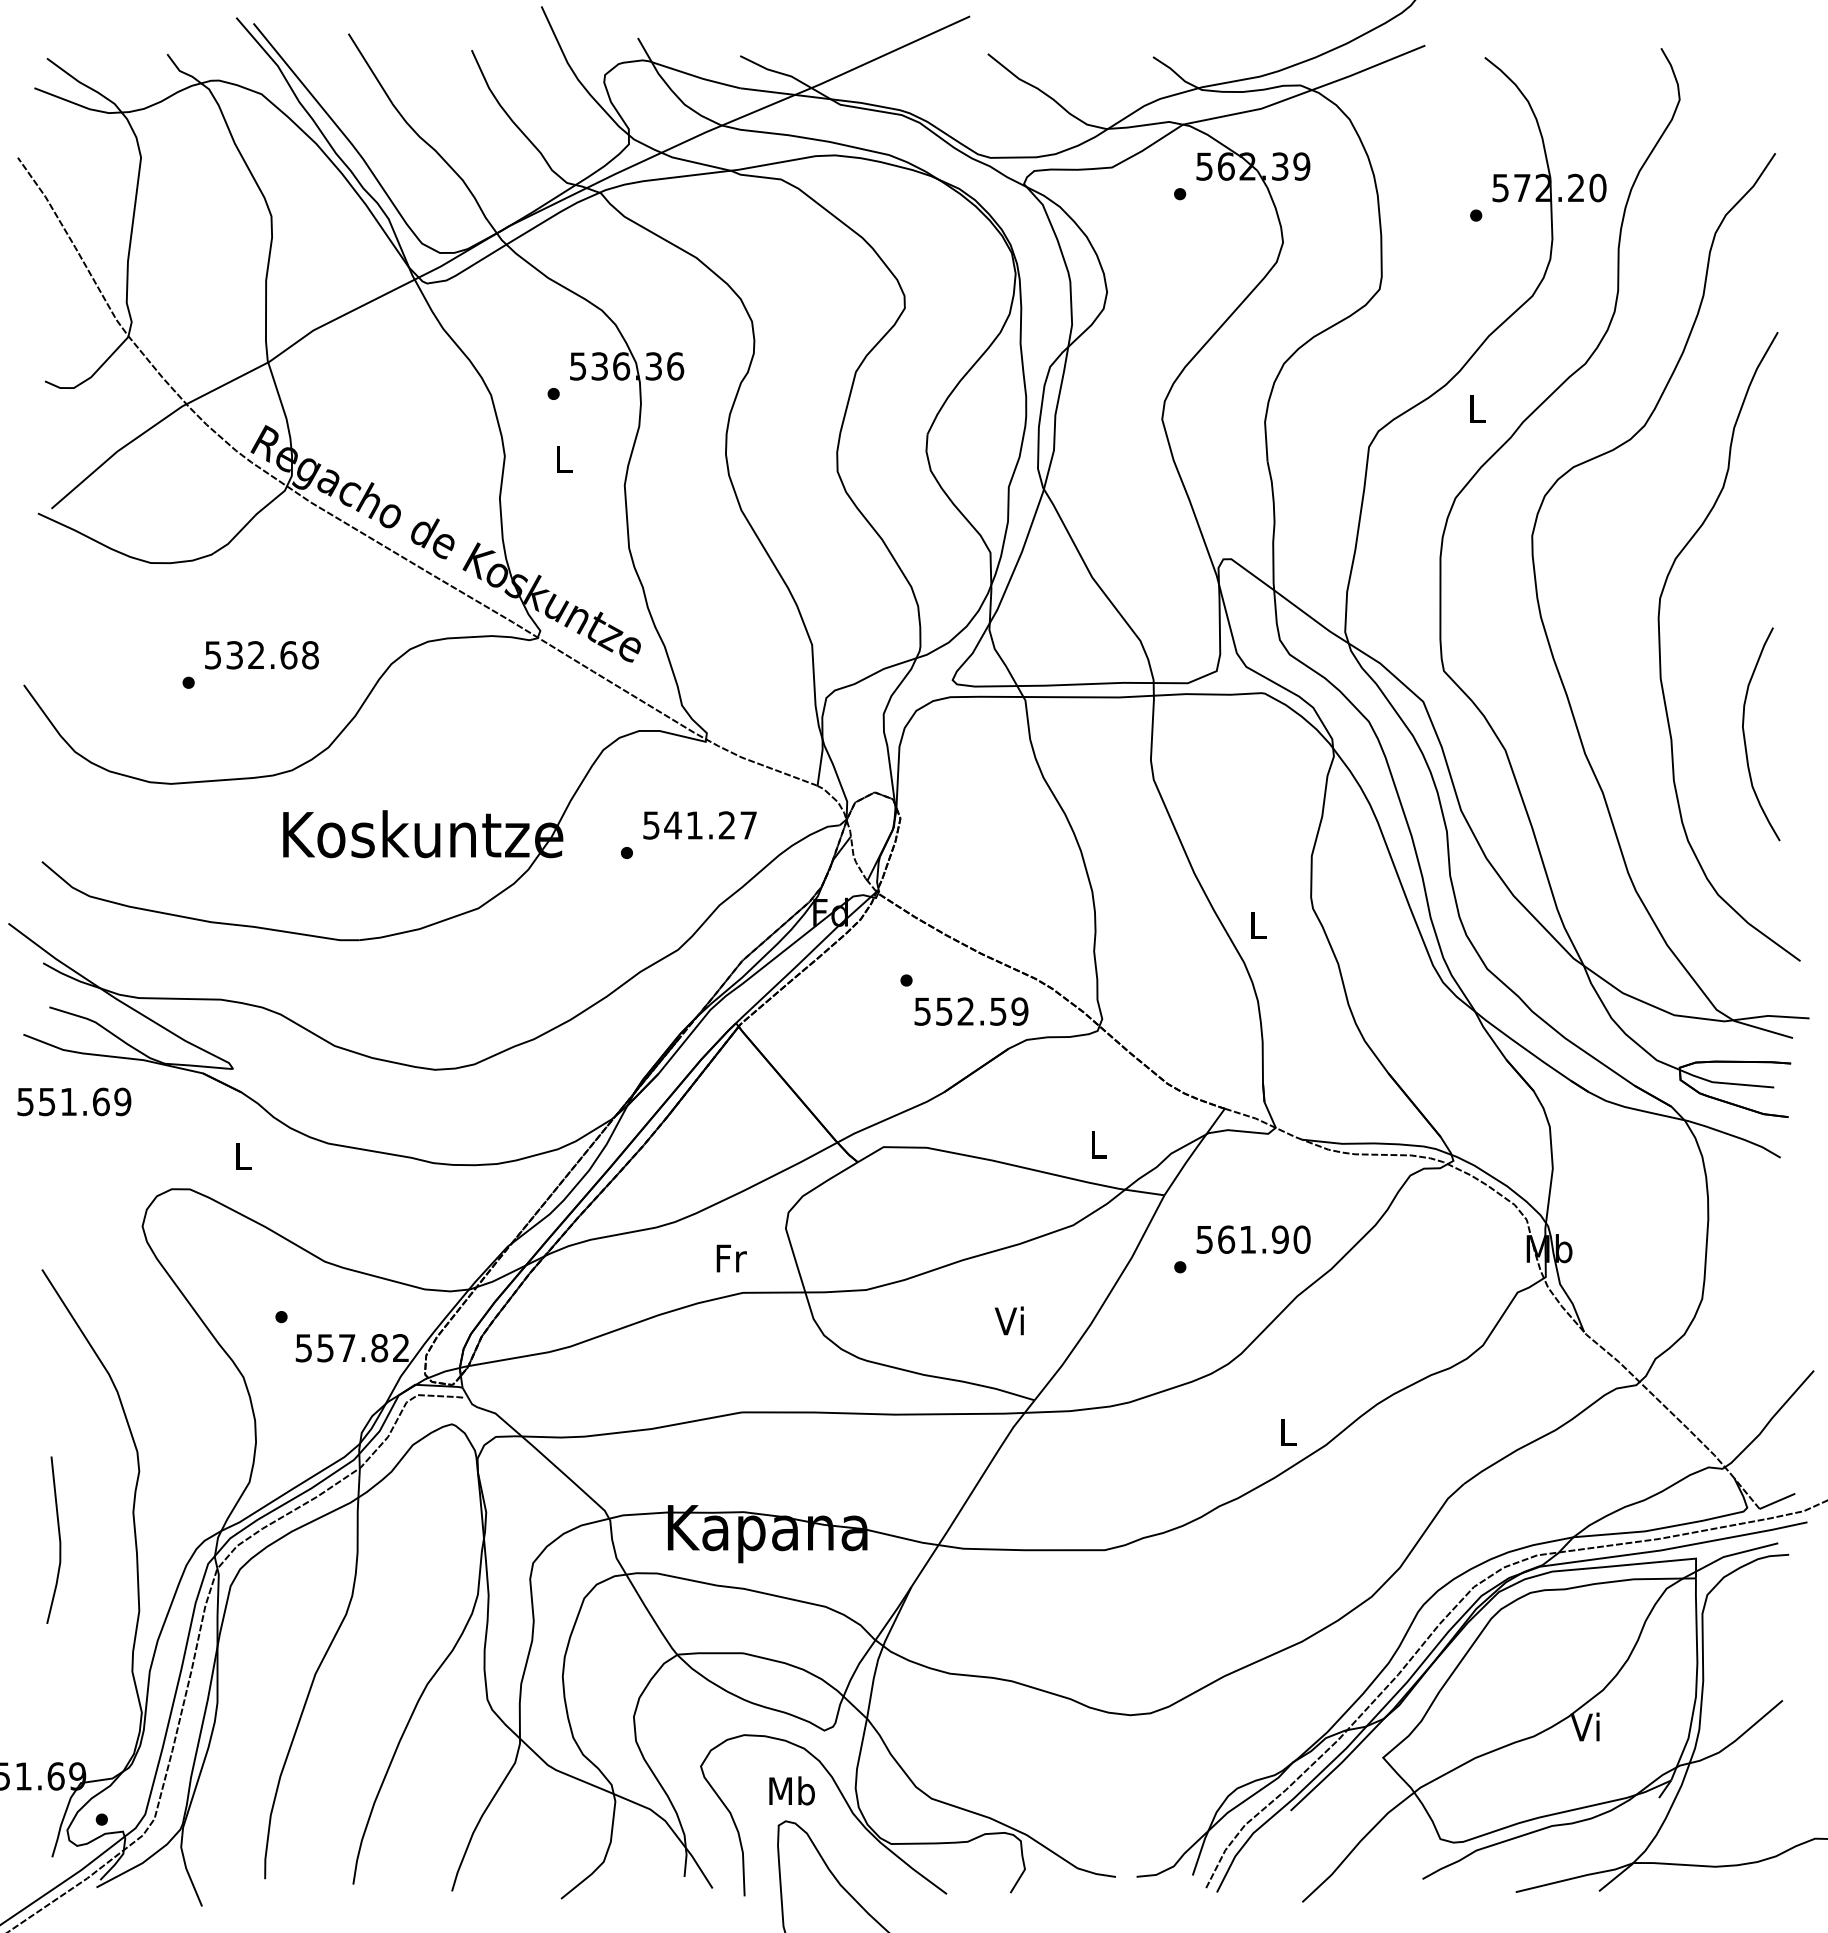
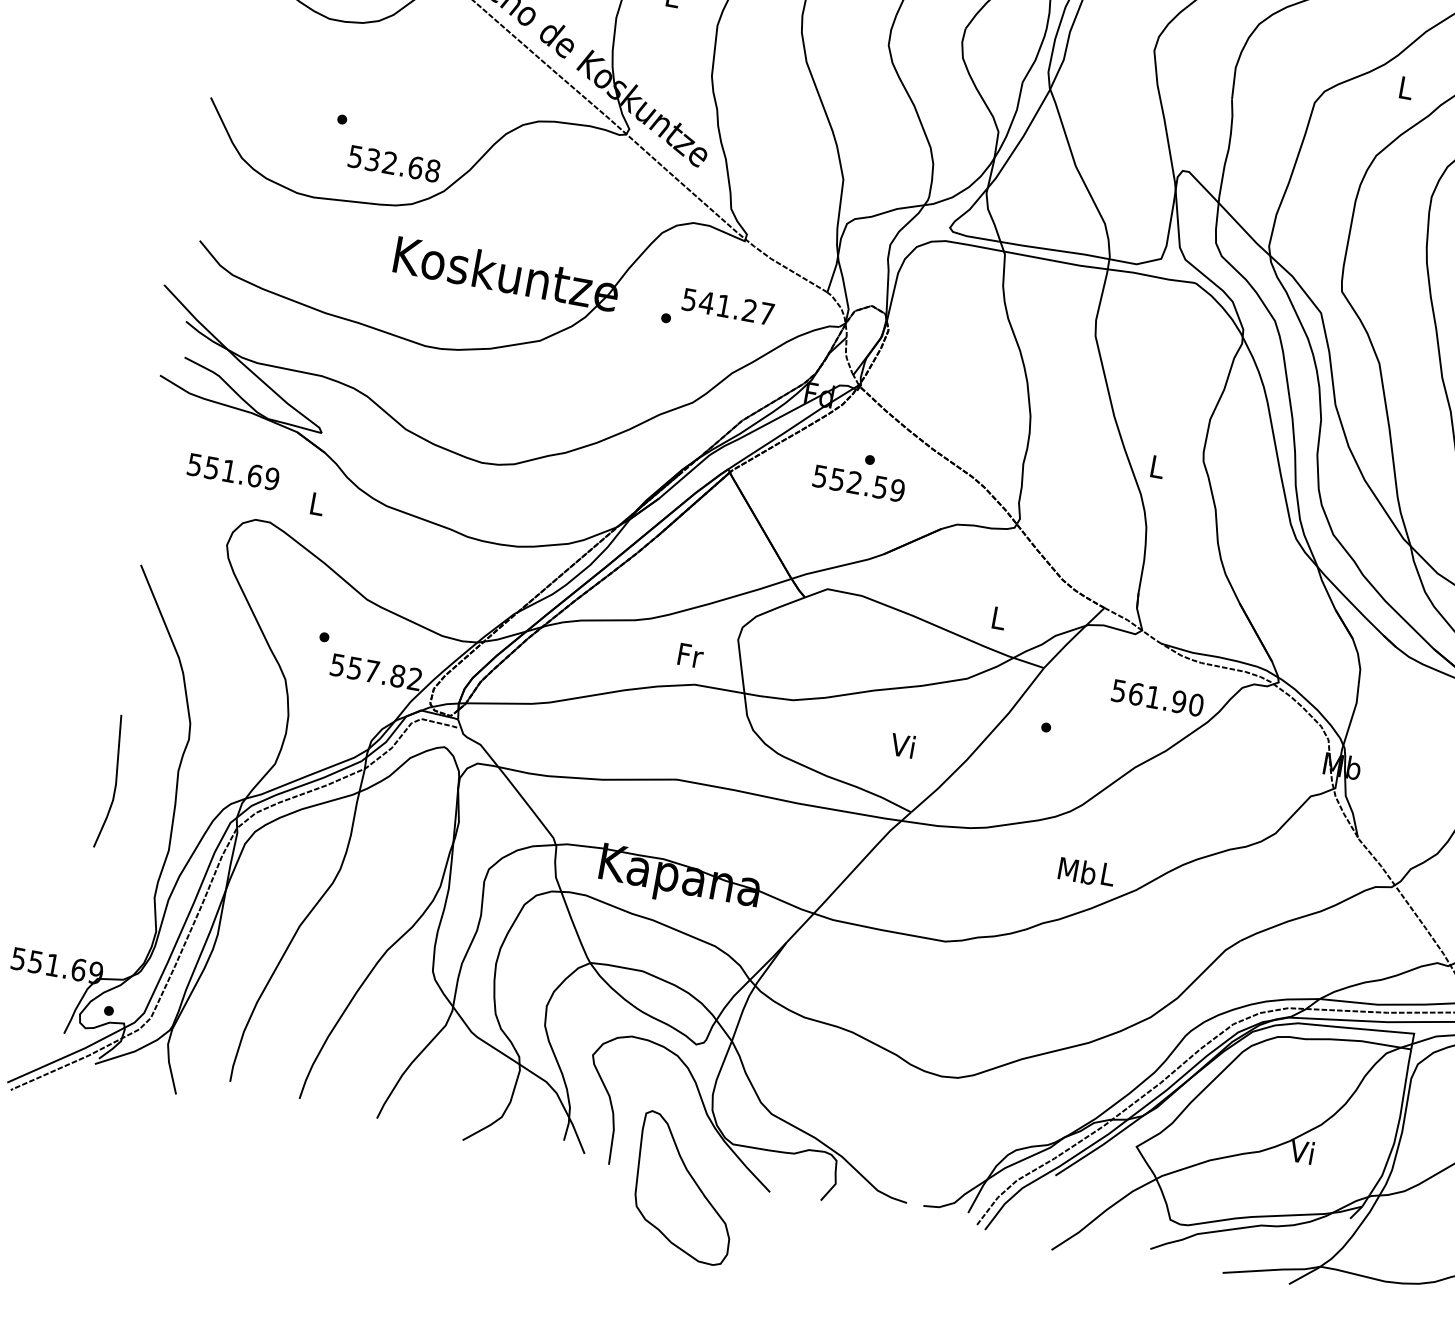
text: (261, 655) -> (393, 164), moved
text: (971, 1011) -> (859, 483), moved
text: (74, 1101) -> (233, 471), moved
text: (1253, 1239) -> (1157, 697), moved
text: (791, 1790) -> (1077, 870), moved

